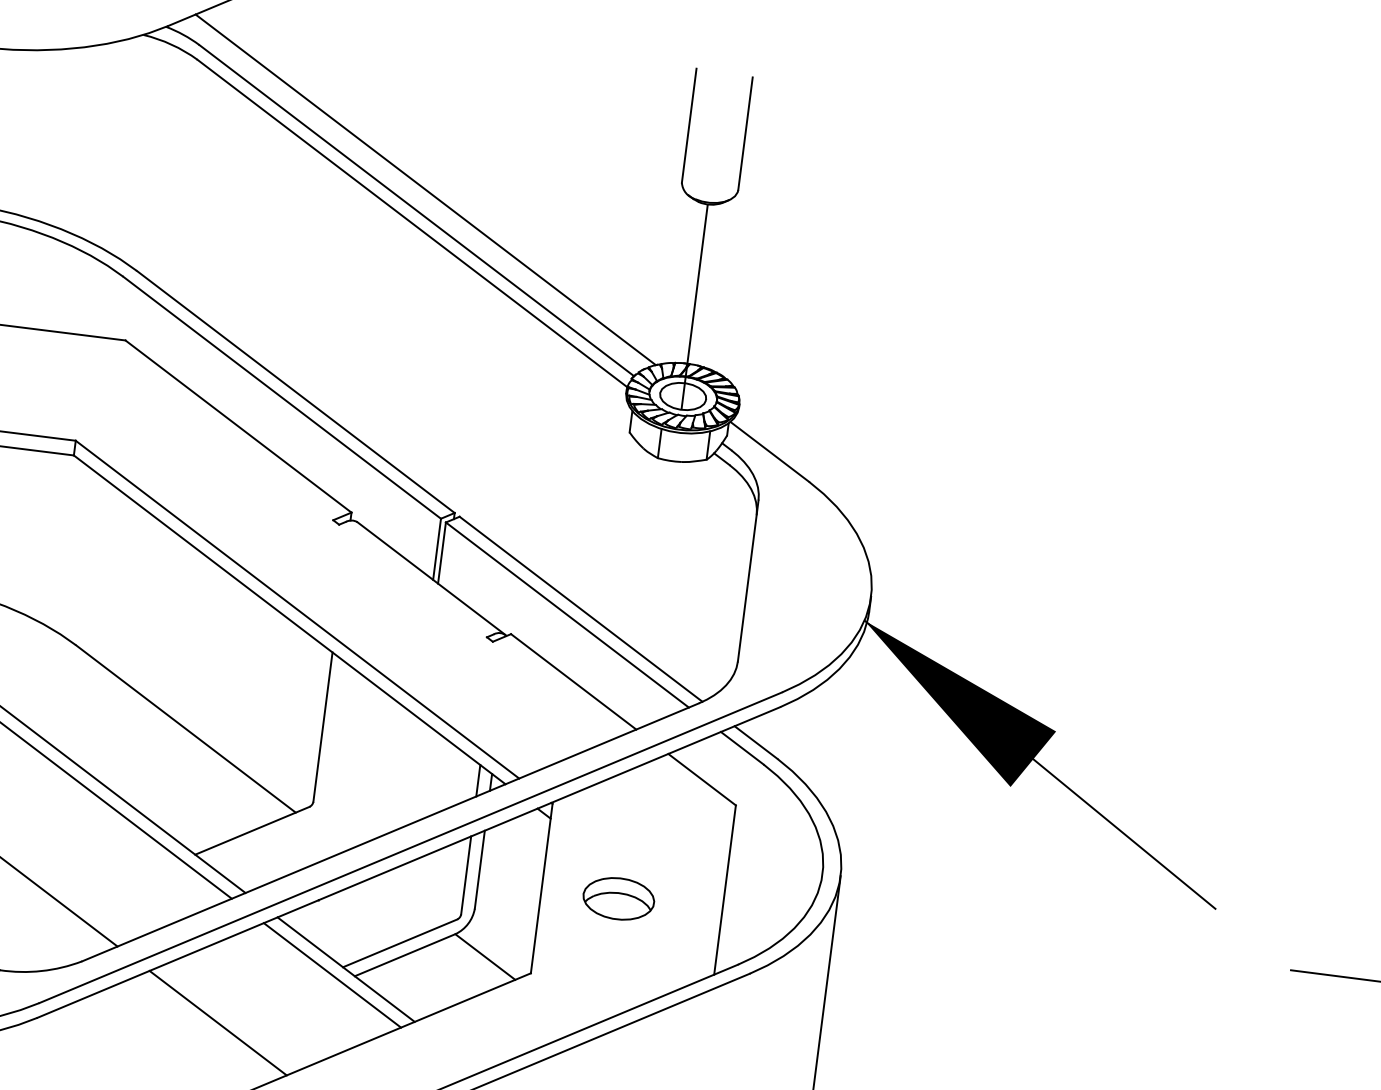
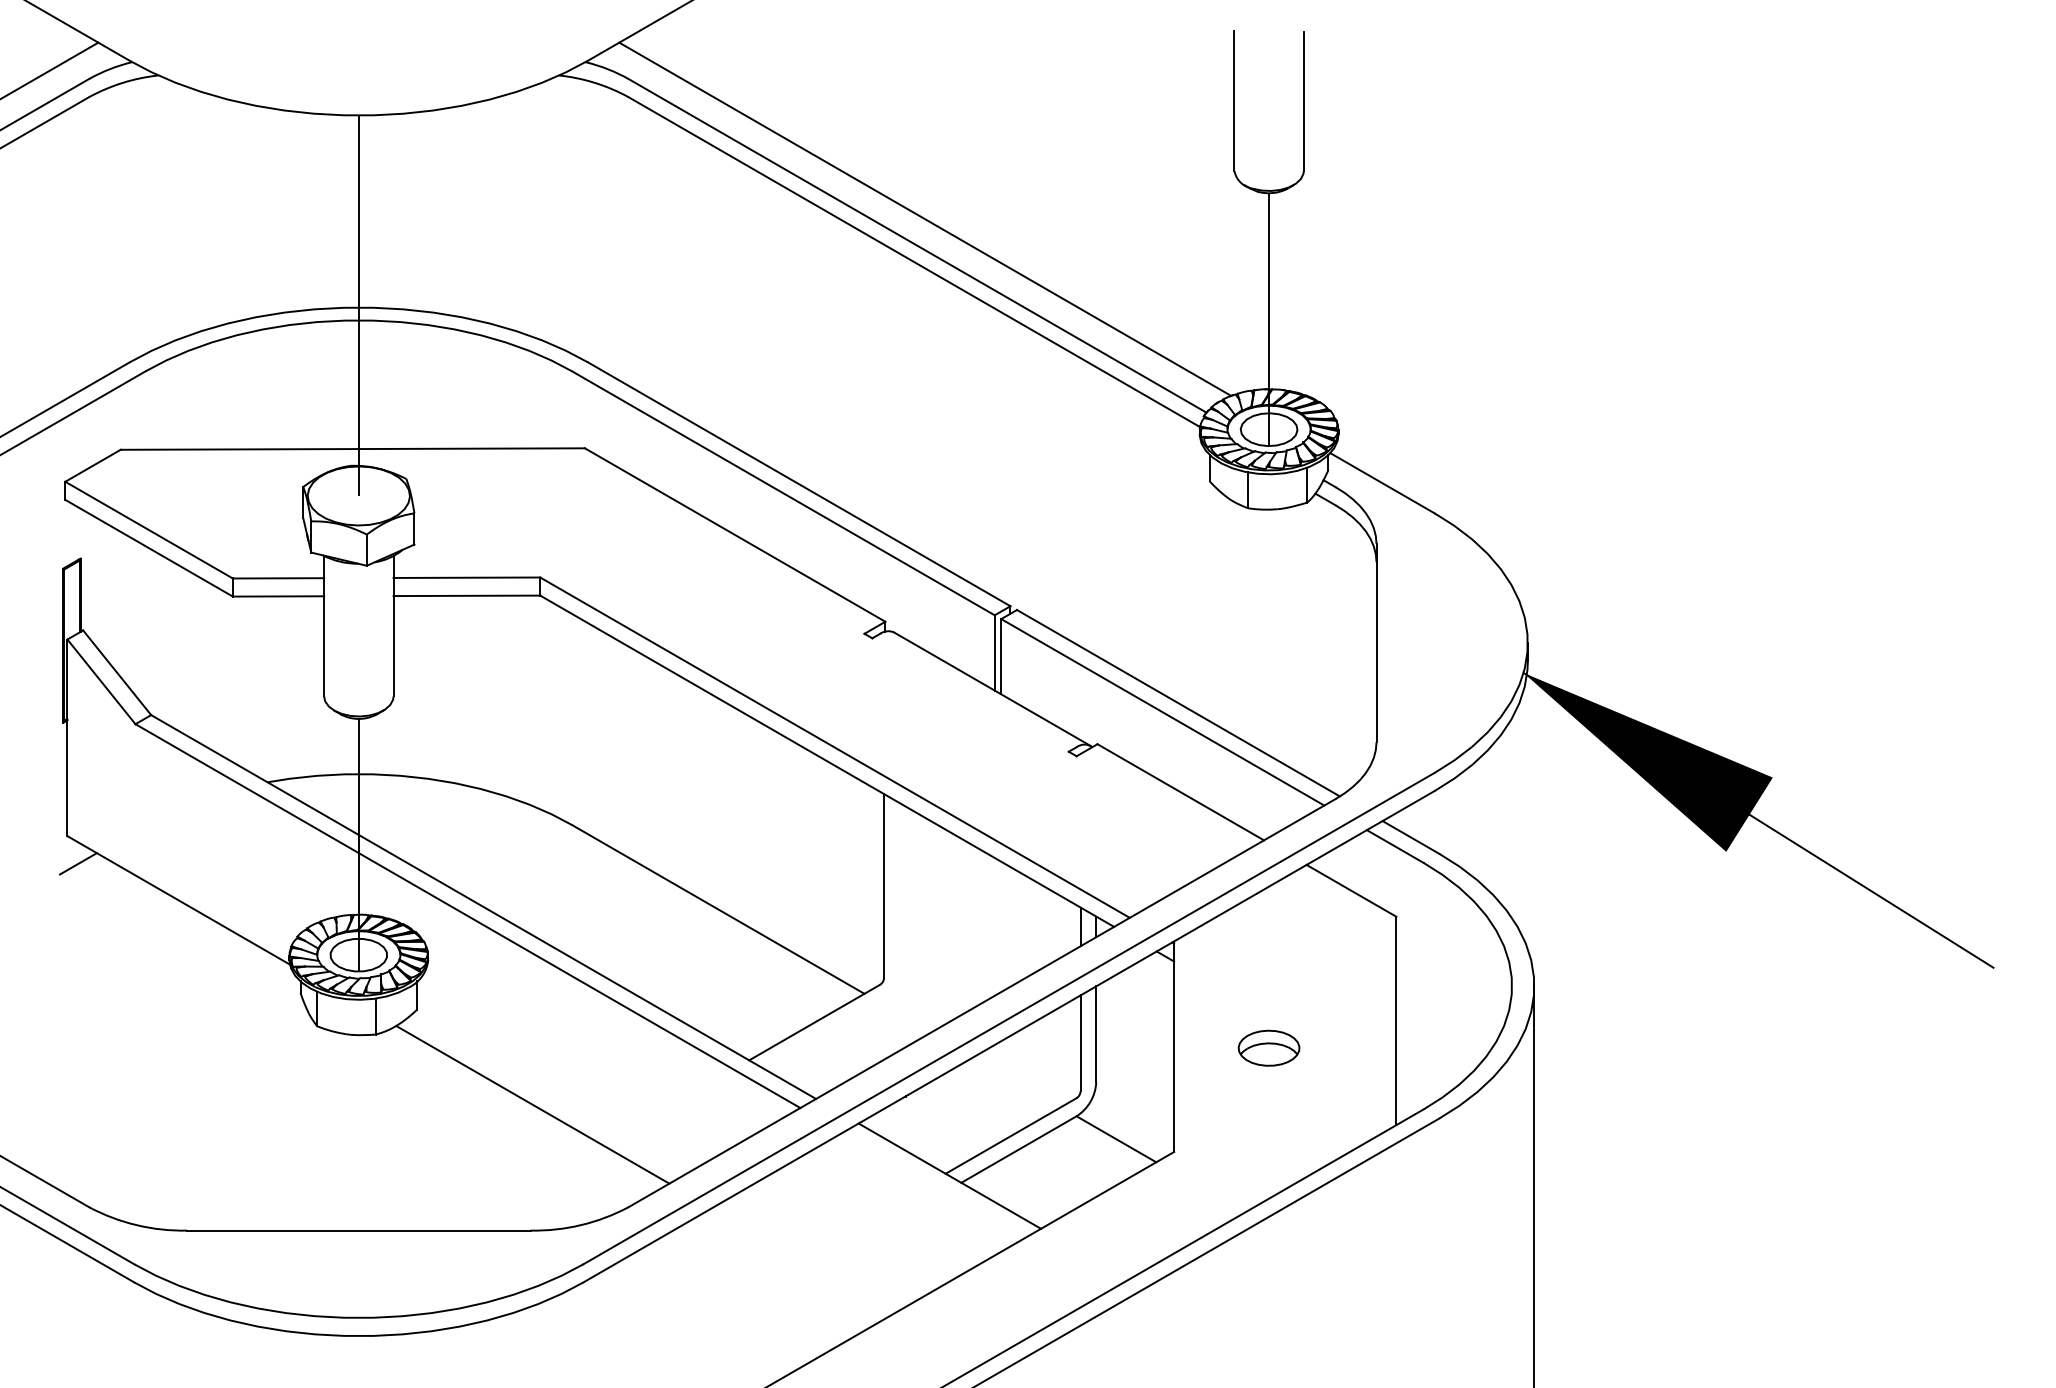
part: (618, 899) -> (1268, 1048), size x0.7
line: (332, 974) -> (933, 1184), removed
line: (217, 1022) -> (802, 1260), removed

